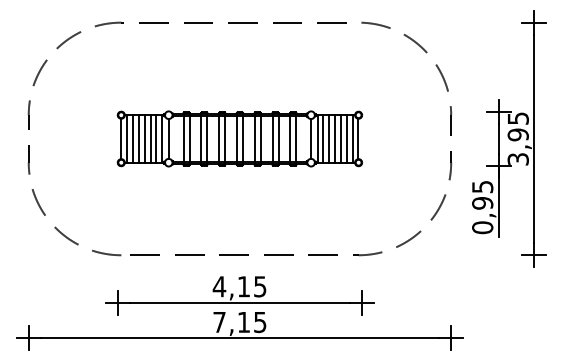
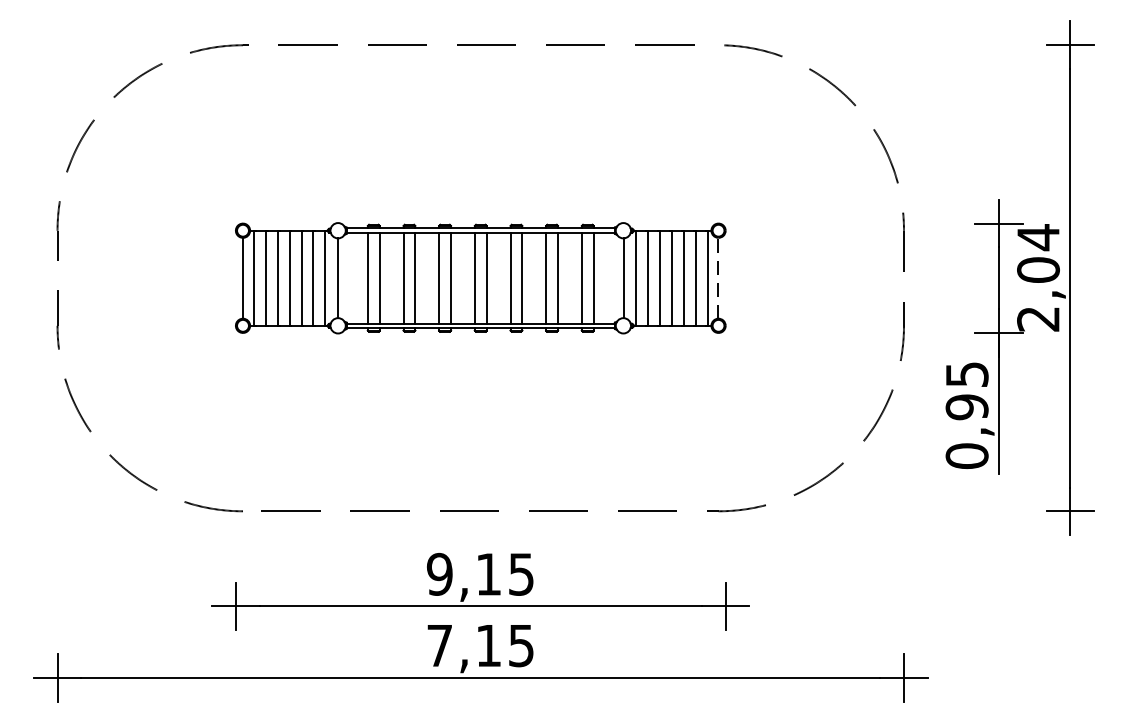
line: (358, 138) -> (718, 277), solid -> dashed
text: (517, 138) -> (1036, 277), 3,95 -> 2,04
text: (219, 286) -> (439, 573), 4,15 -> 9,15

